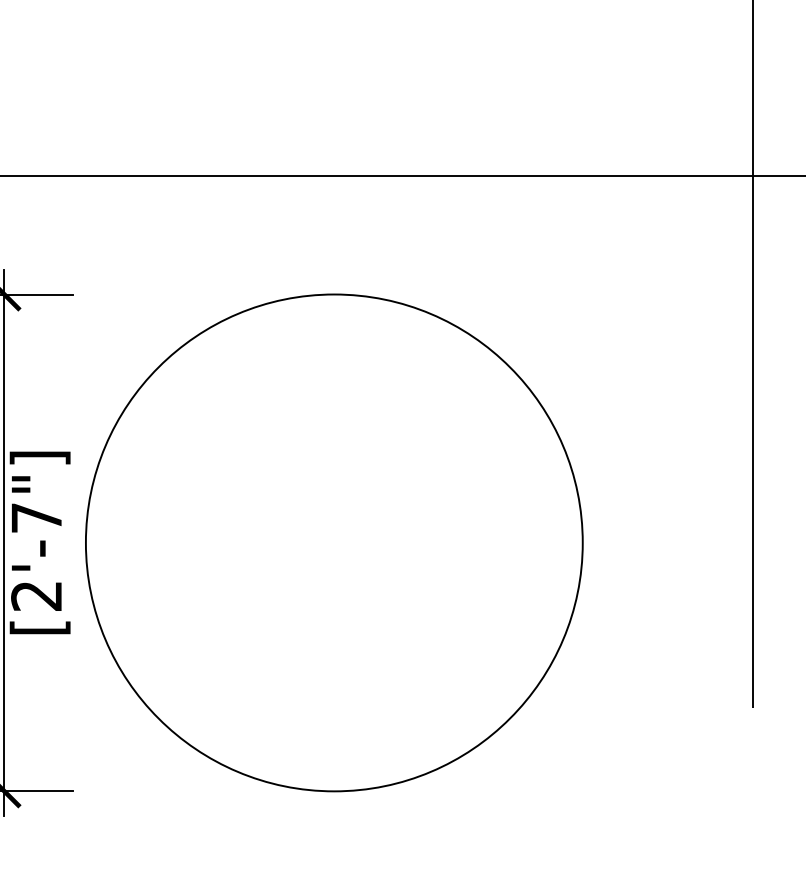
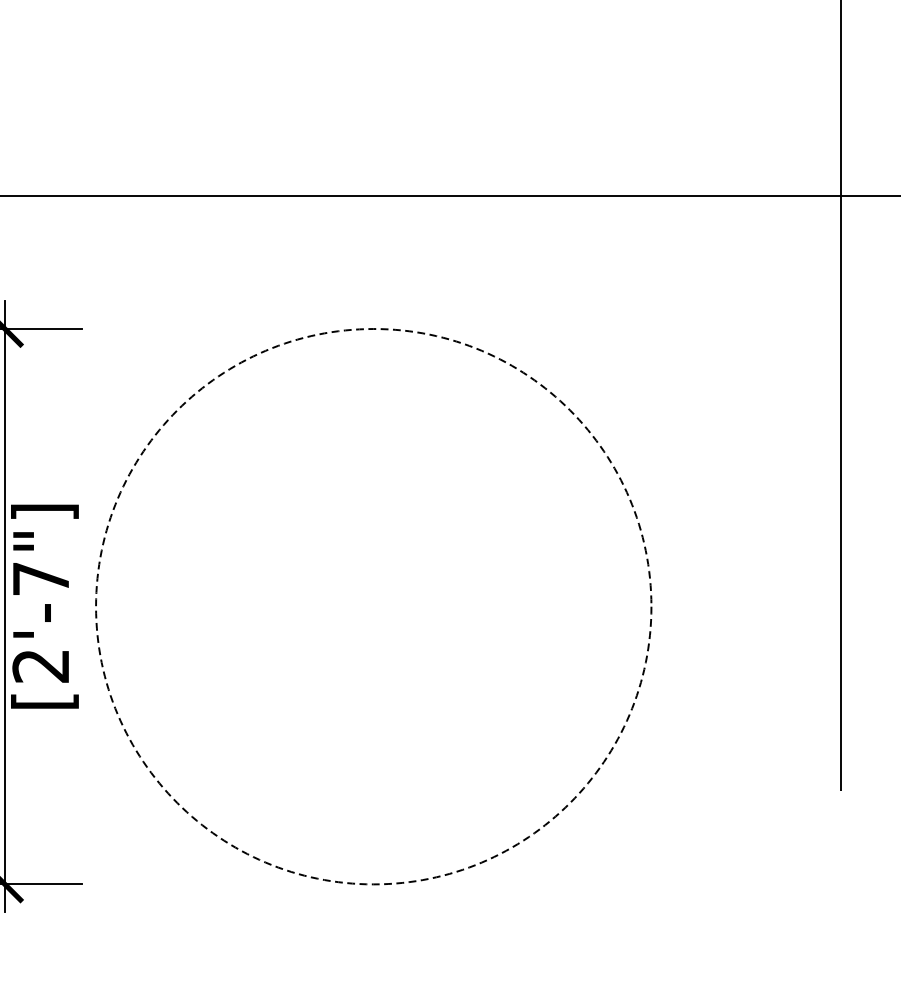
circle: (333, 542) -> (372, 606), solid -> dashed

